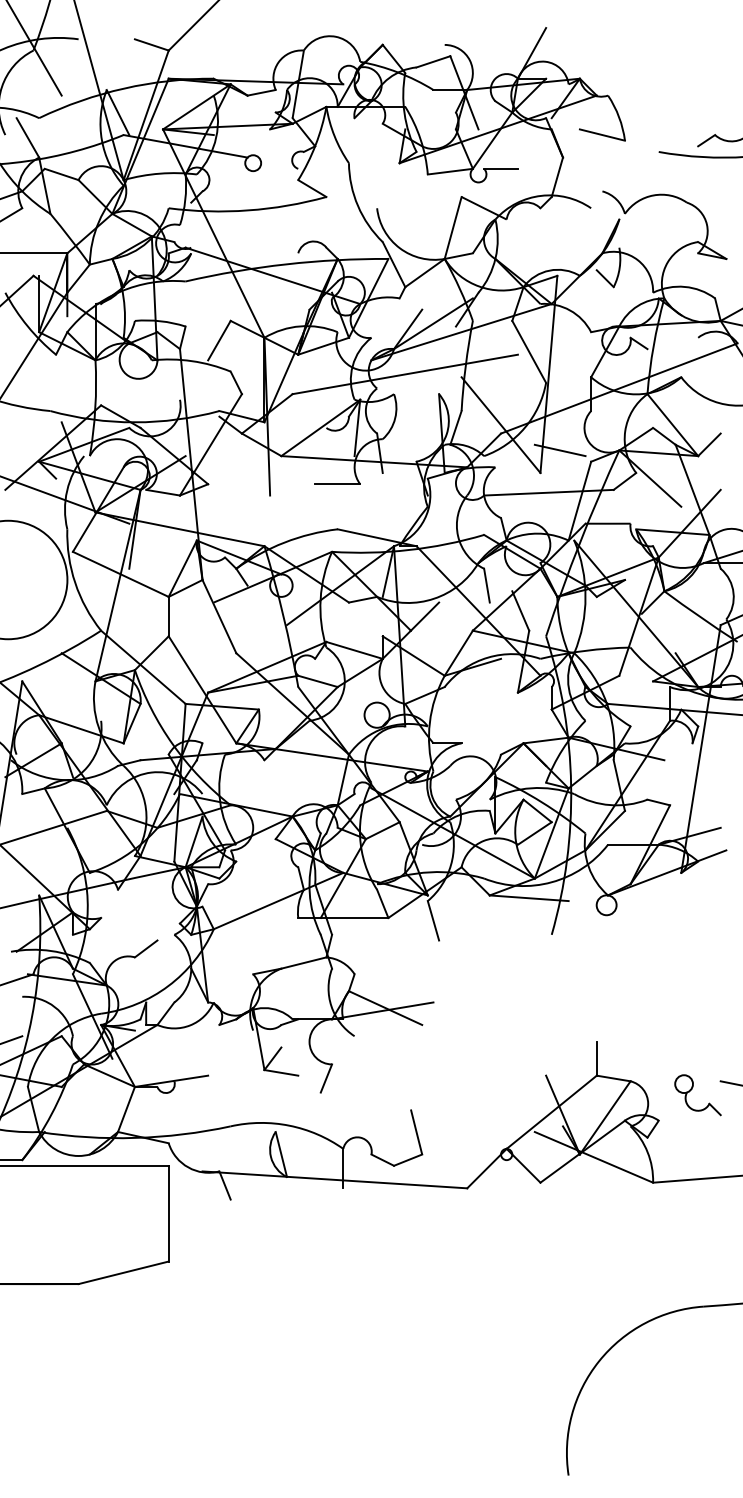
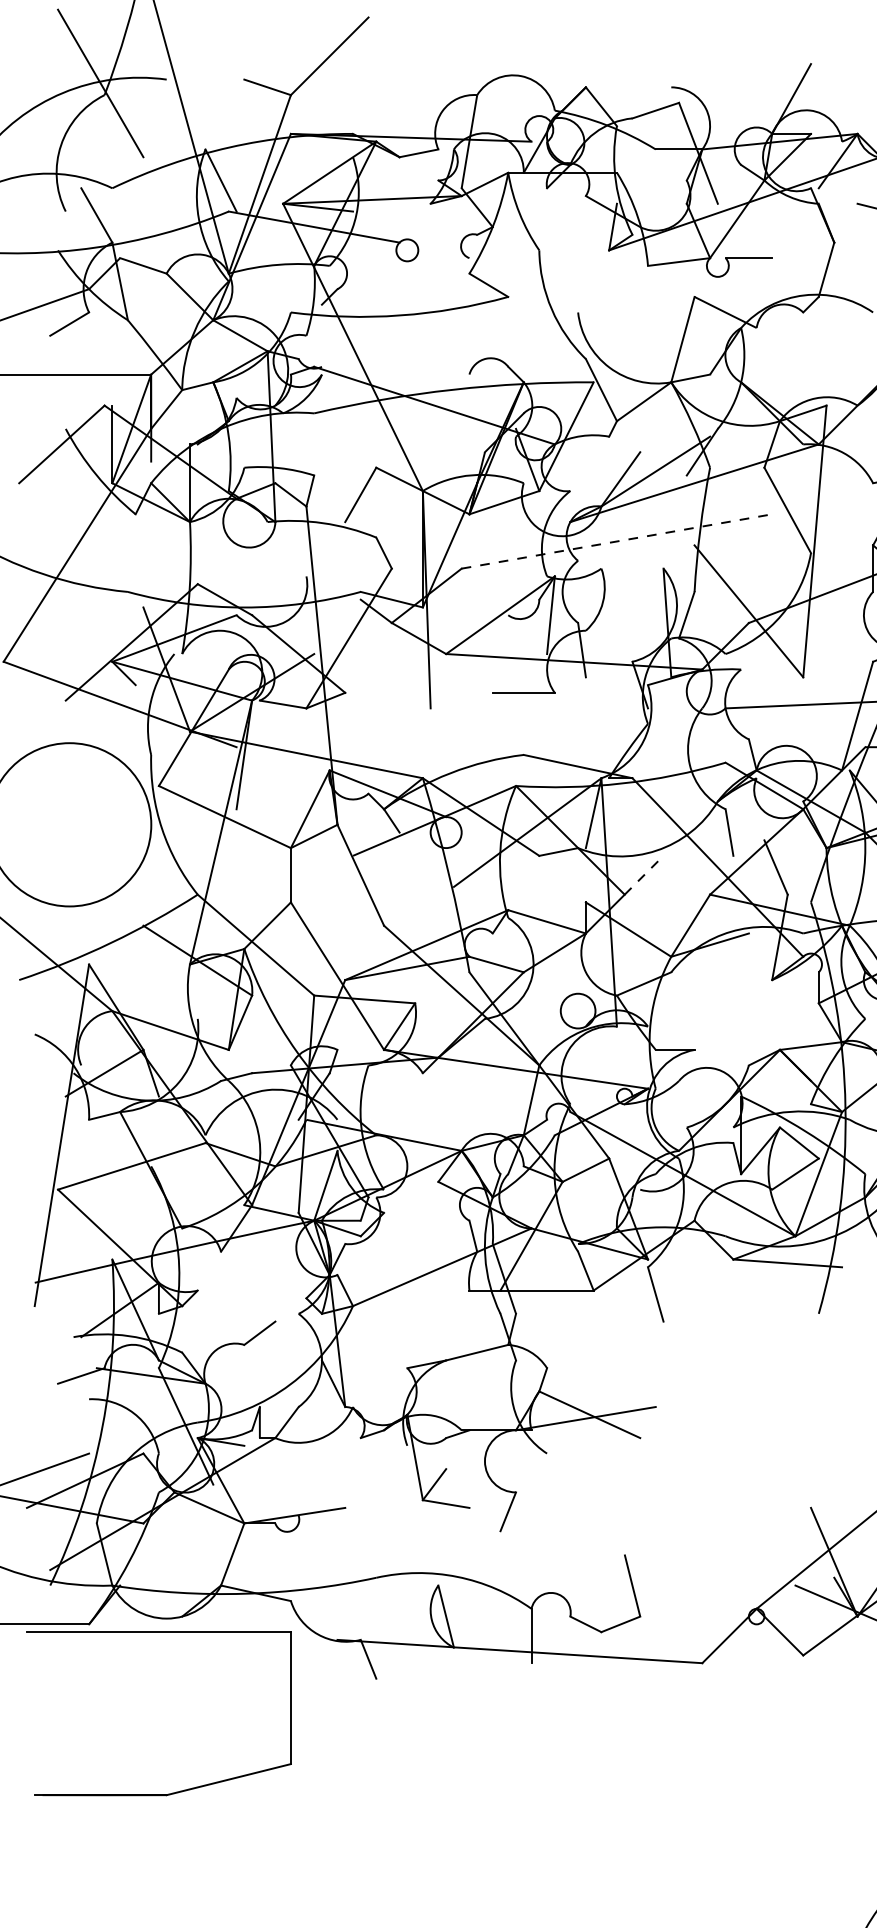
line: (405, 374) -> (617, 541), solid -> dashed
line: (559, 450) -> (829, 646), removed
line: (425, 616) -> (644, 875), solid -> dashed

